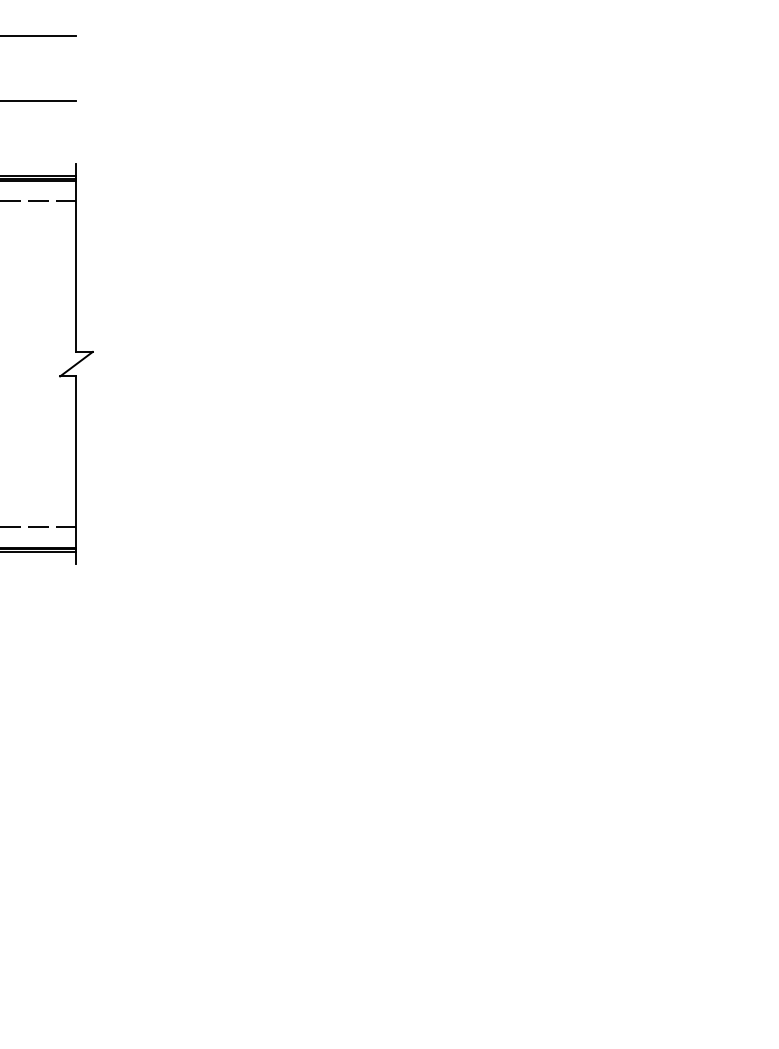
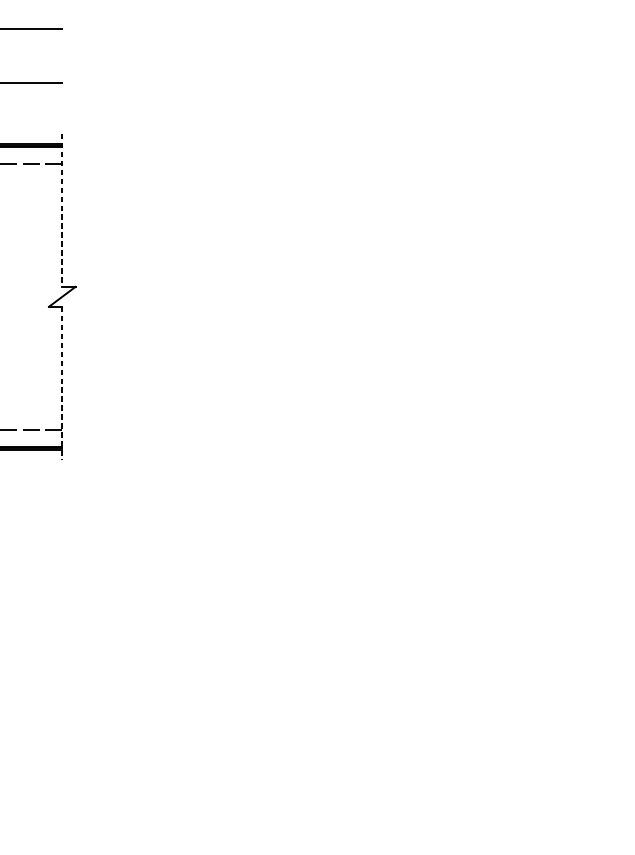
line: (76, 258) -> (62, 210), solid -> dashed
line: (76, 470) -> (62, 383), solid -> dashed

